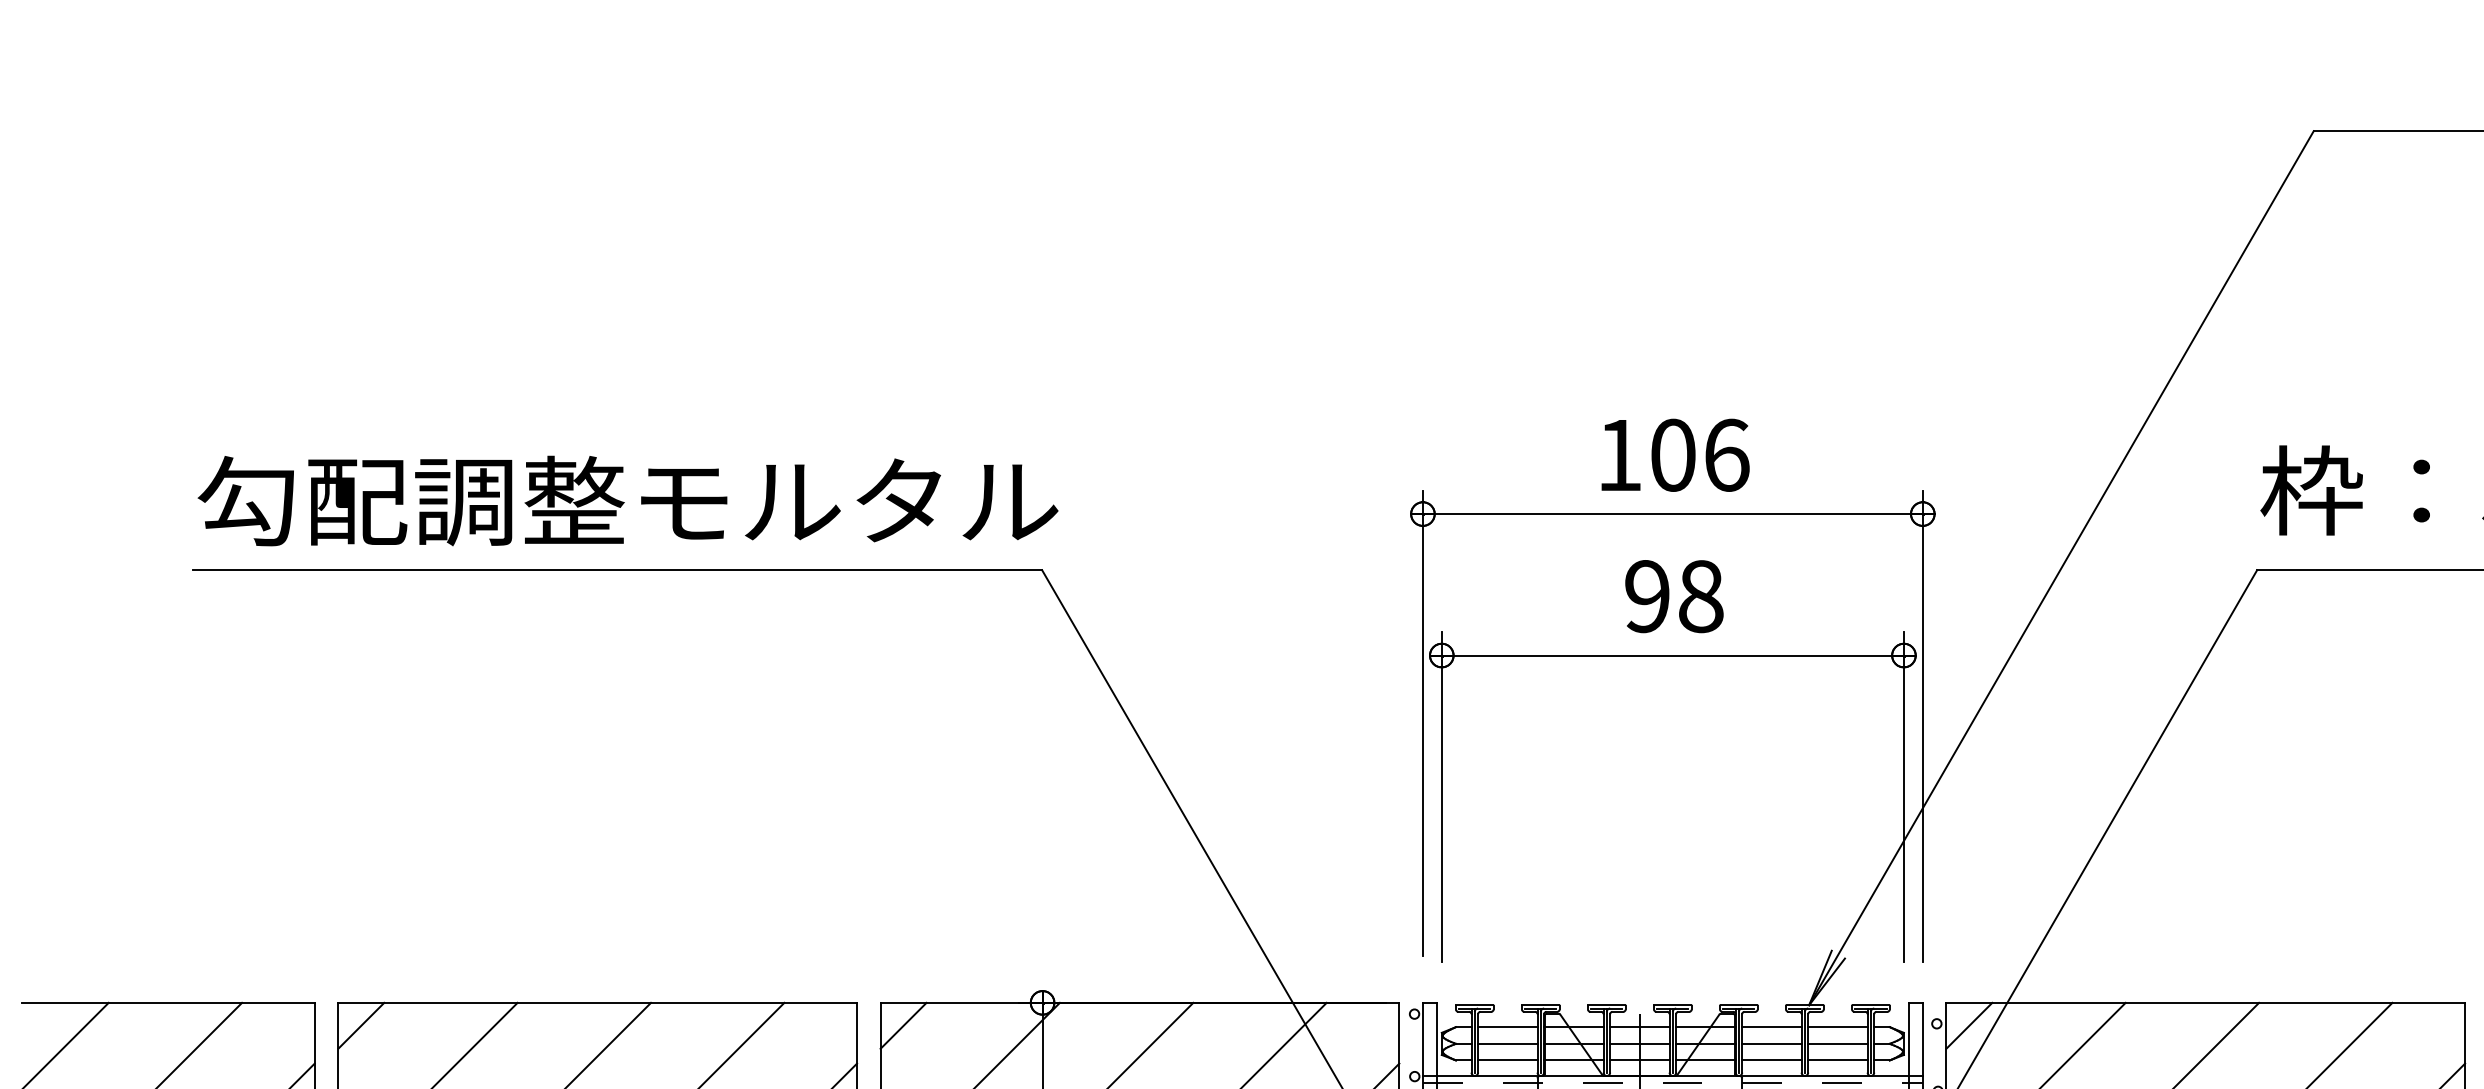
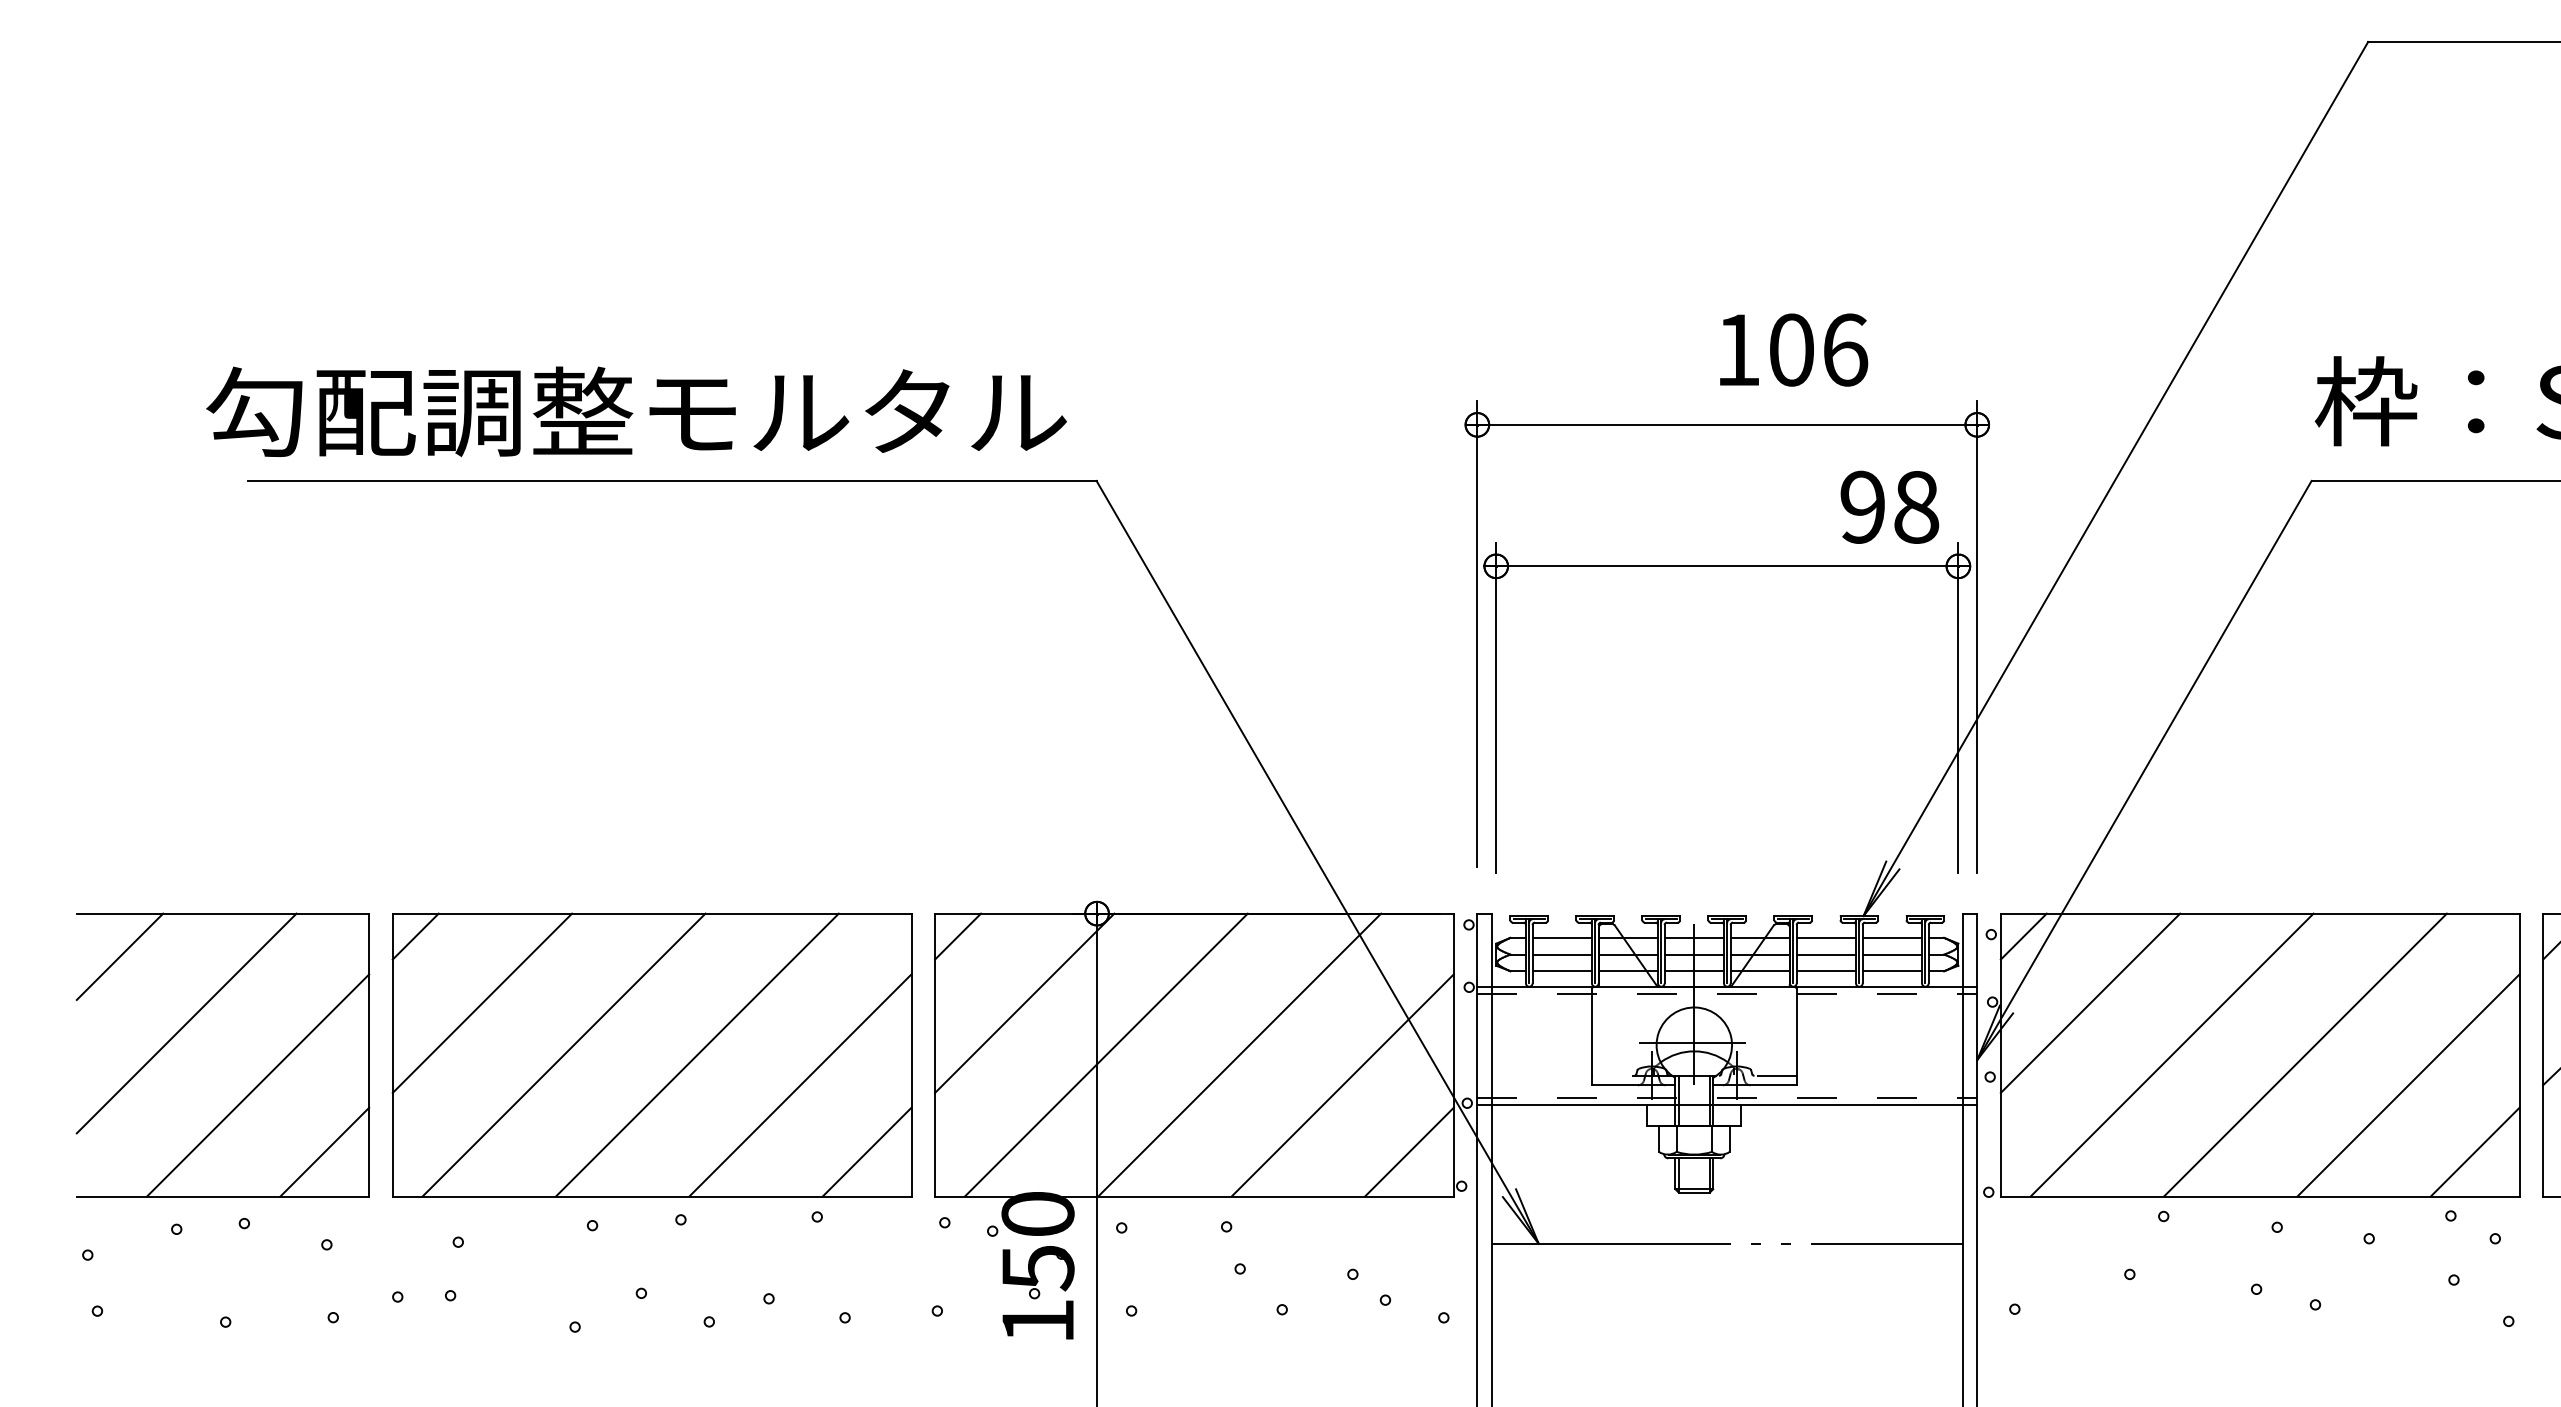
text: (1676, 454) -> (1794, 349), moved
text: (628, 500) -> (636, 411), moved
text: (1674, 595) -> (1889, 506), moved

